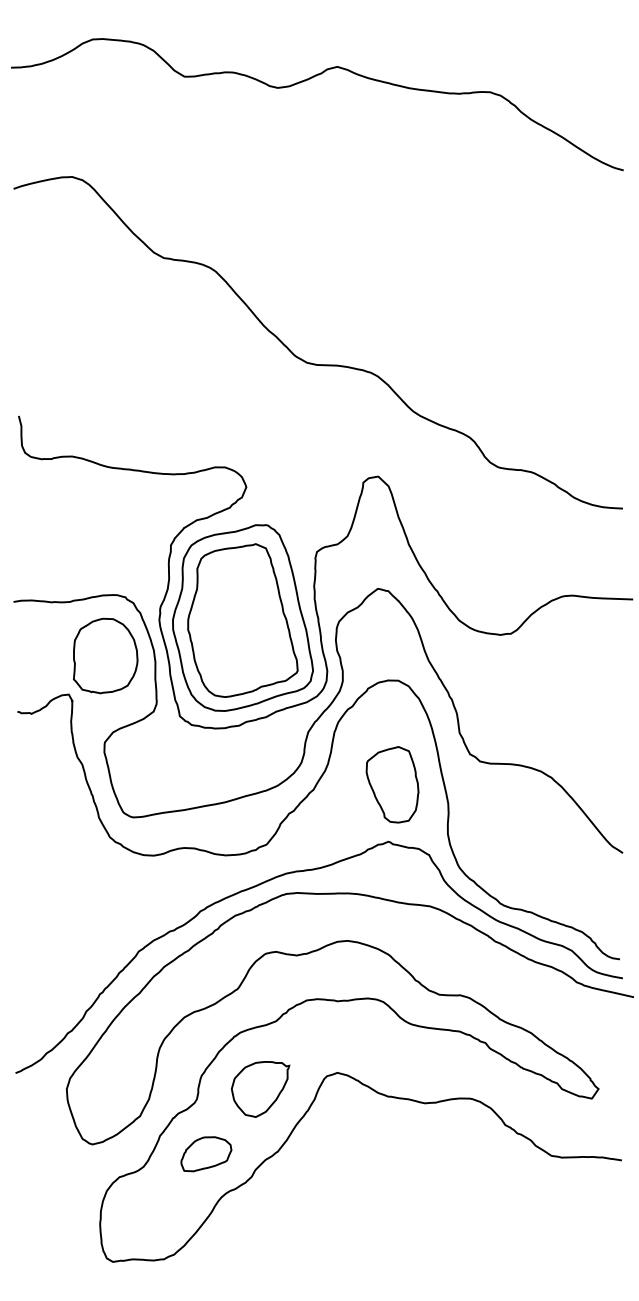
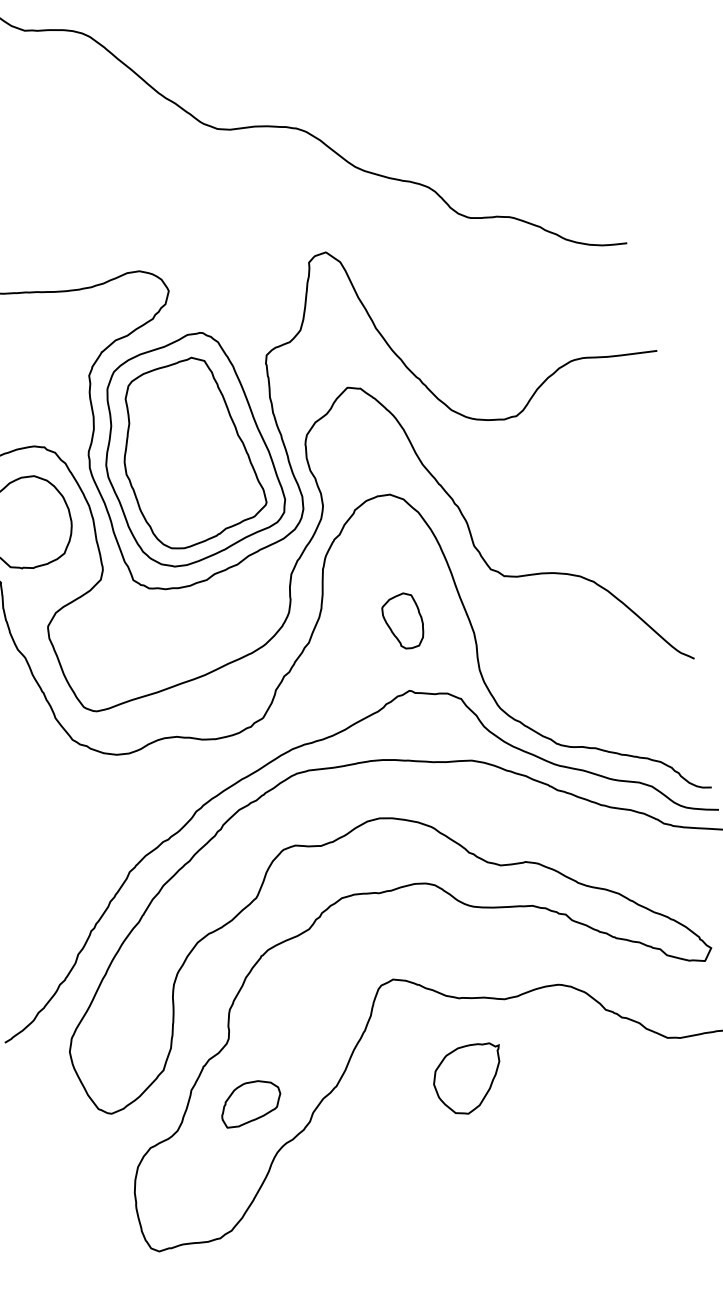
part: (392, 784) -> (403, 621), size x0.6
part: (260, 1089) -> (468, 1079), moved

